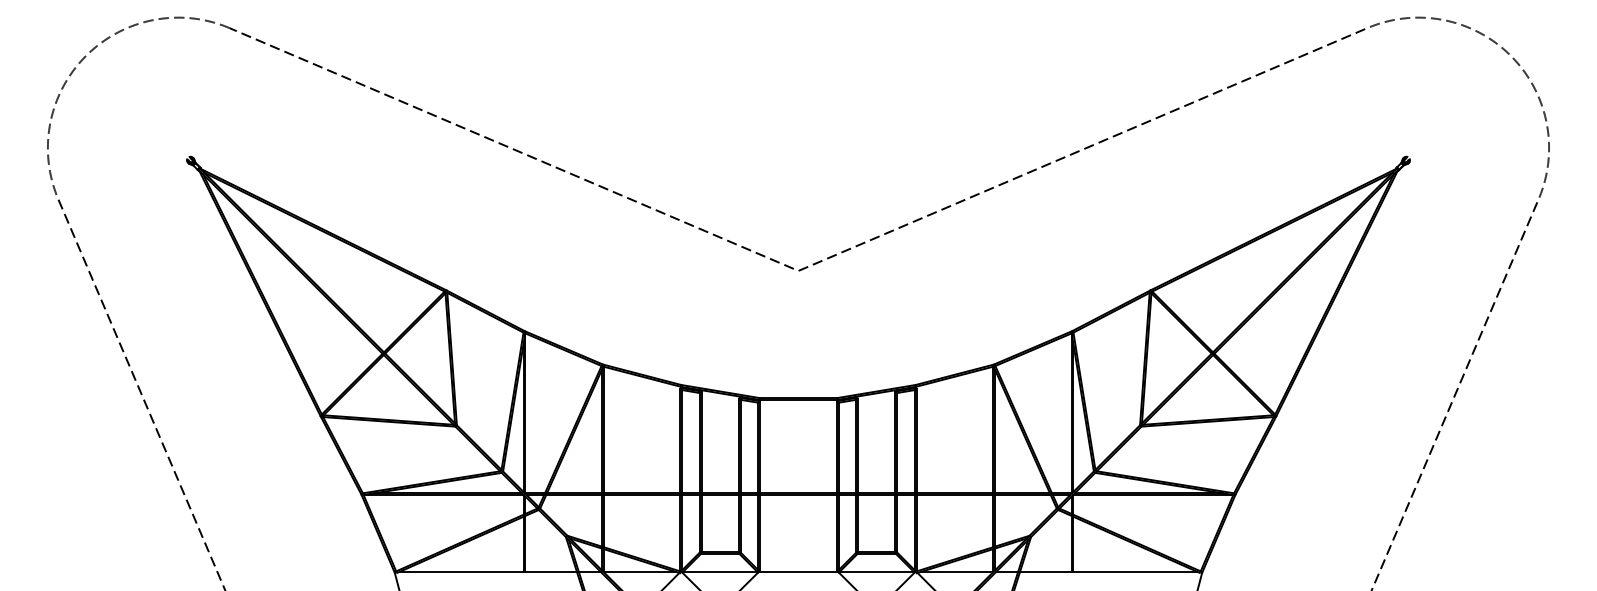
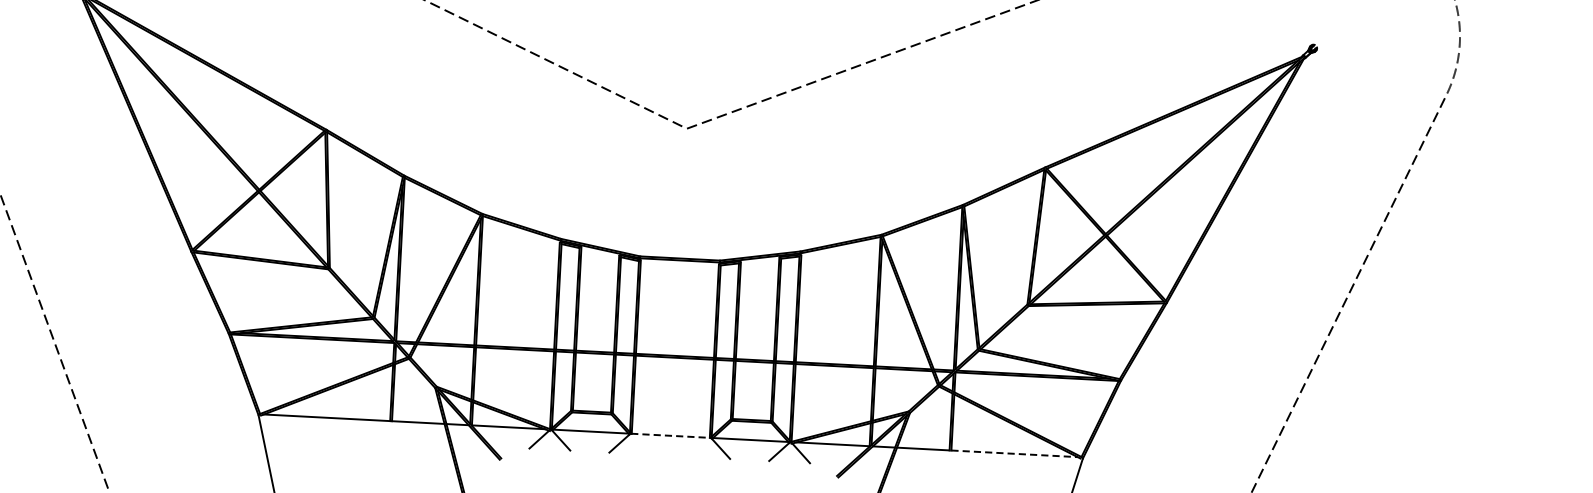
line: (798, 571) -> (670, 435), solid -> dashed
line: (1135, 571) -> (1014, 453), solid -> dashed

